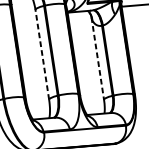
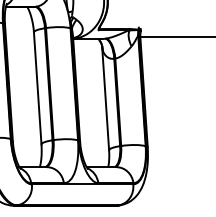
line: (42, 54) -> (37, 87), dashed -> solid
line: (97, 58) -> (105, 98), dashed -> solid

